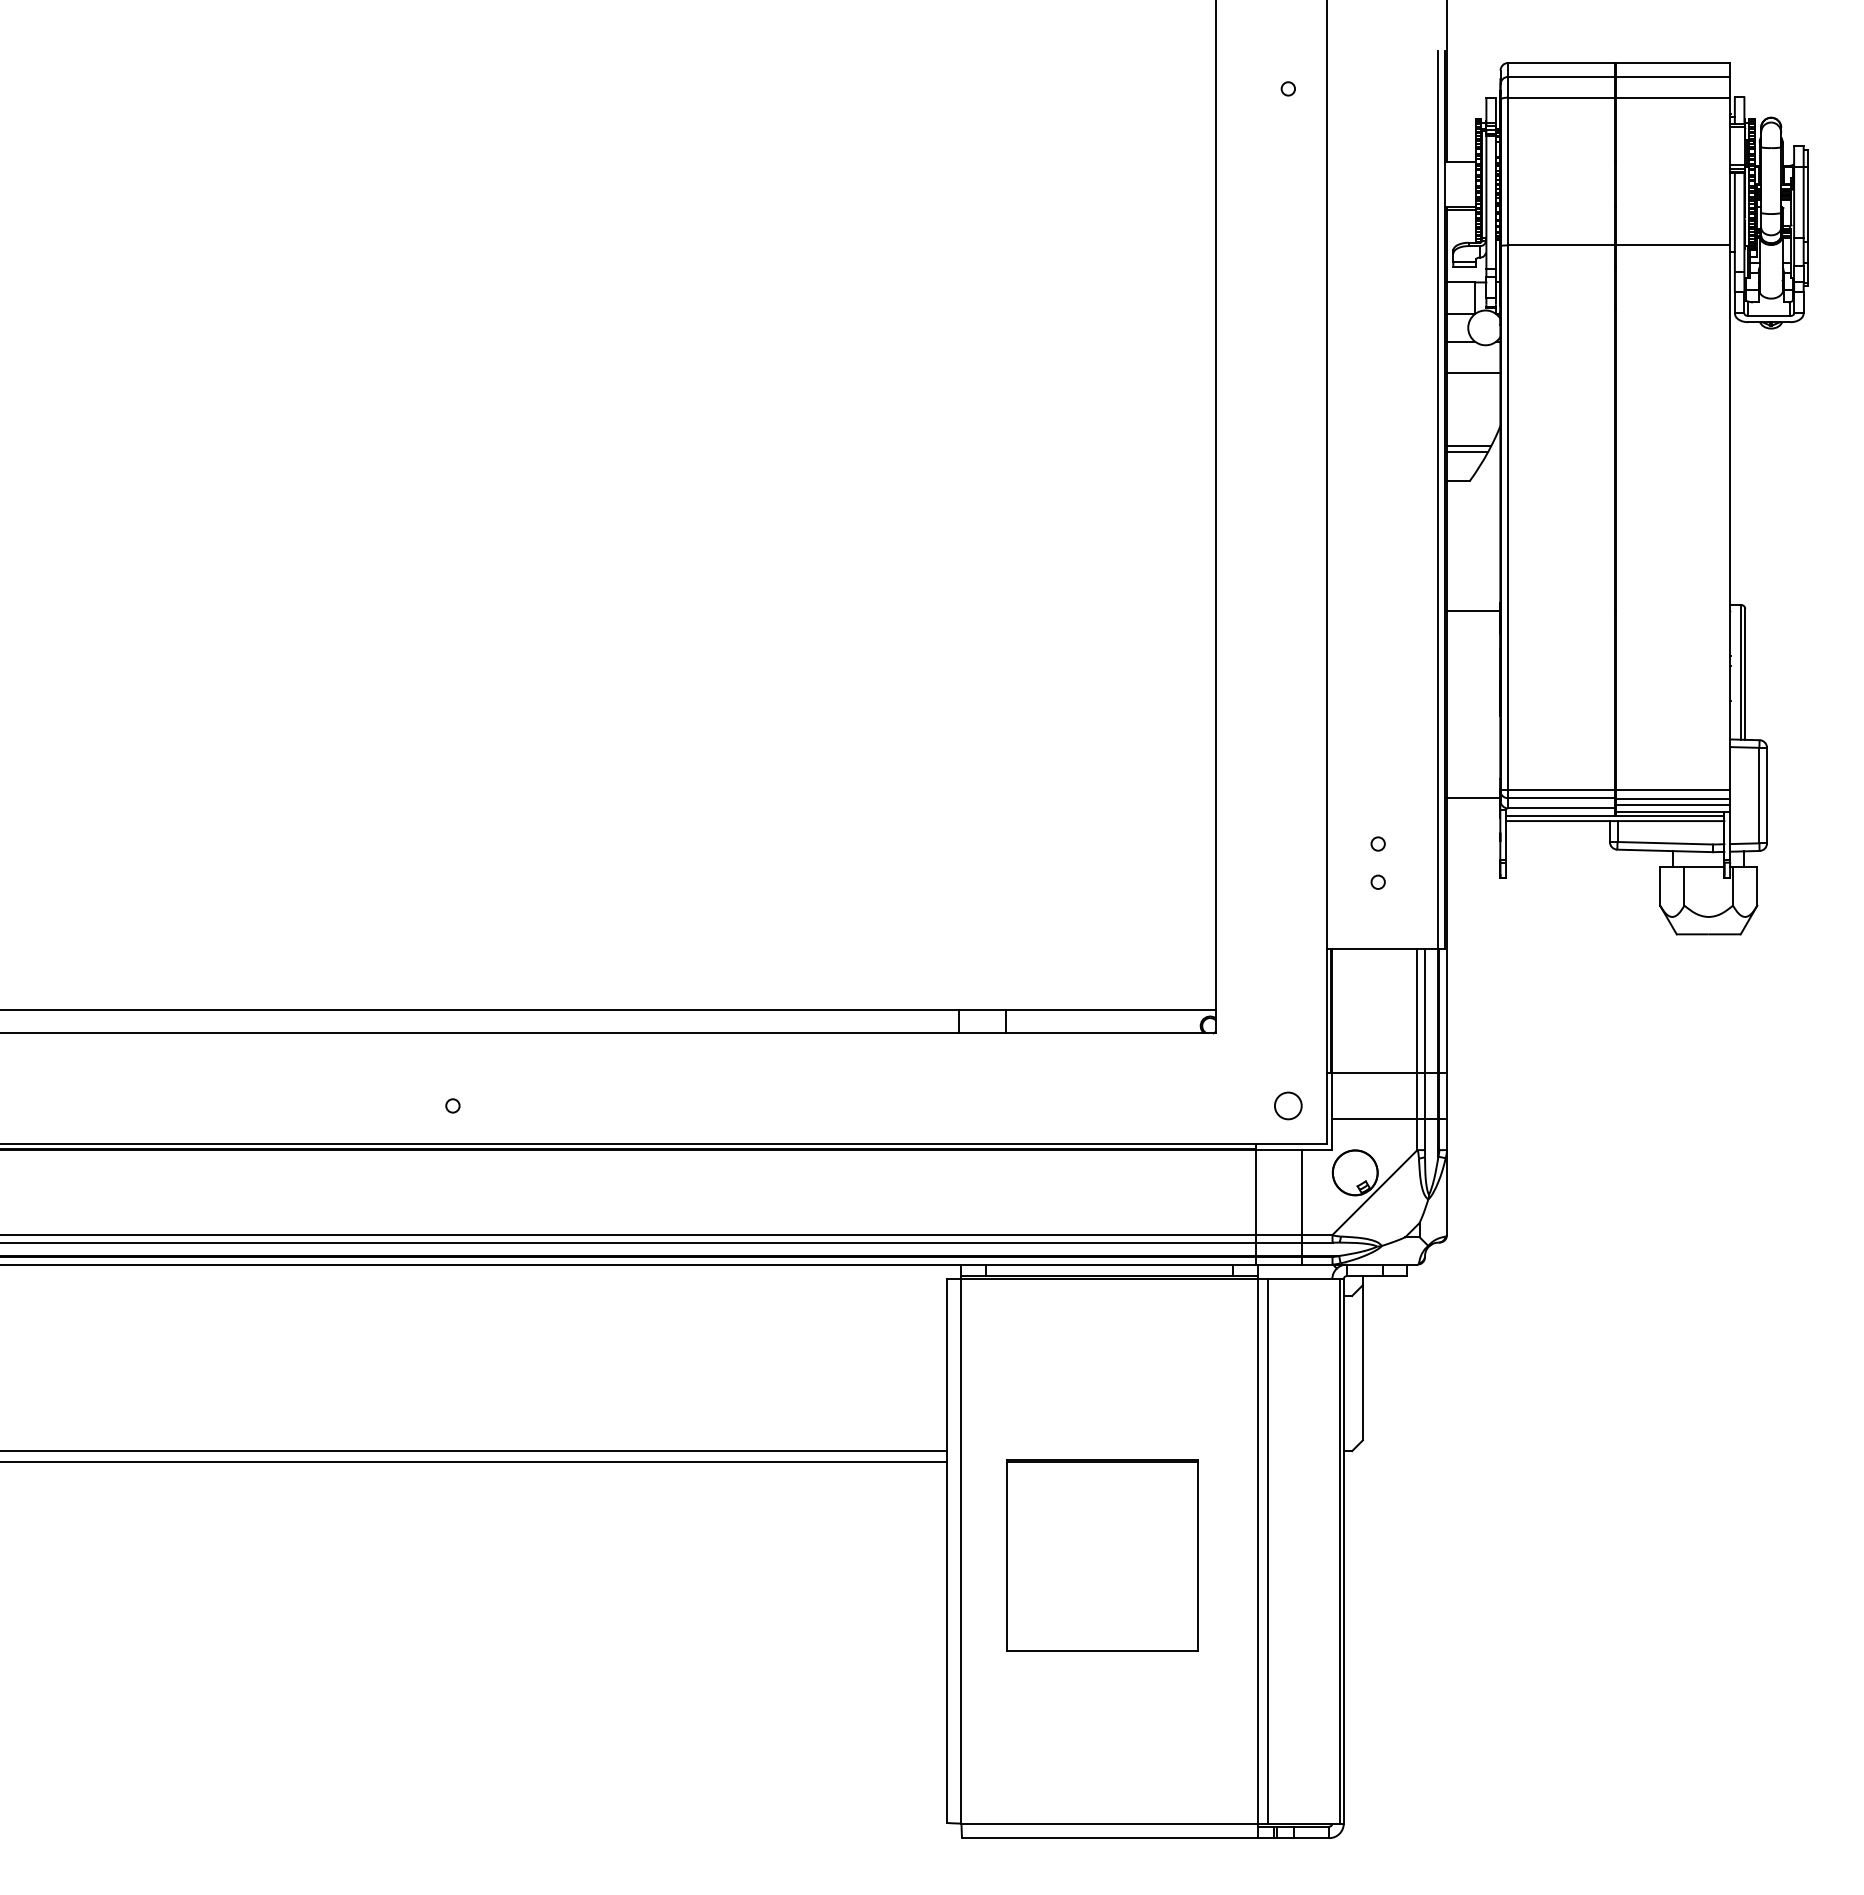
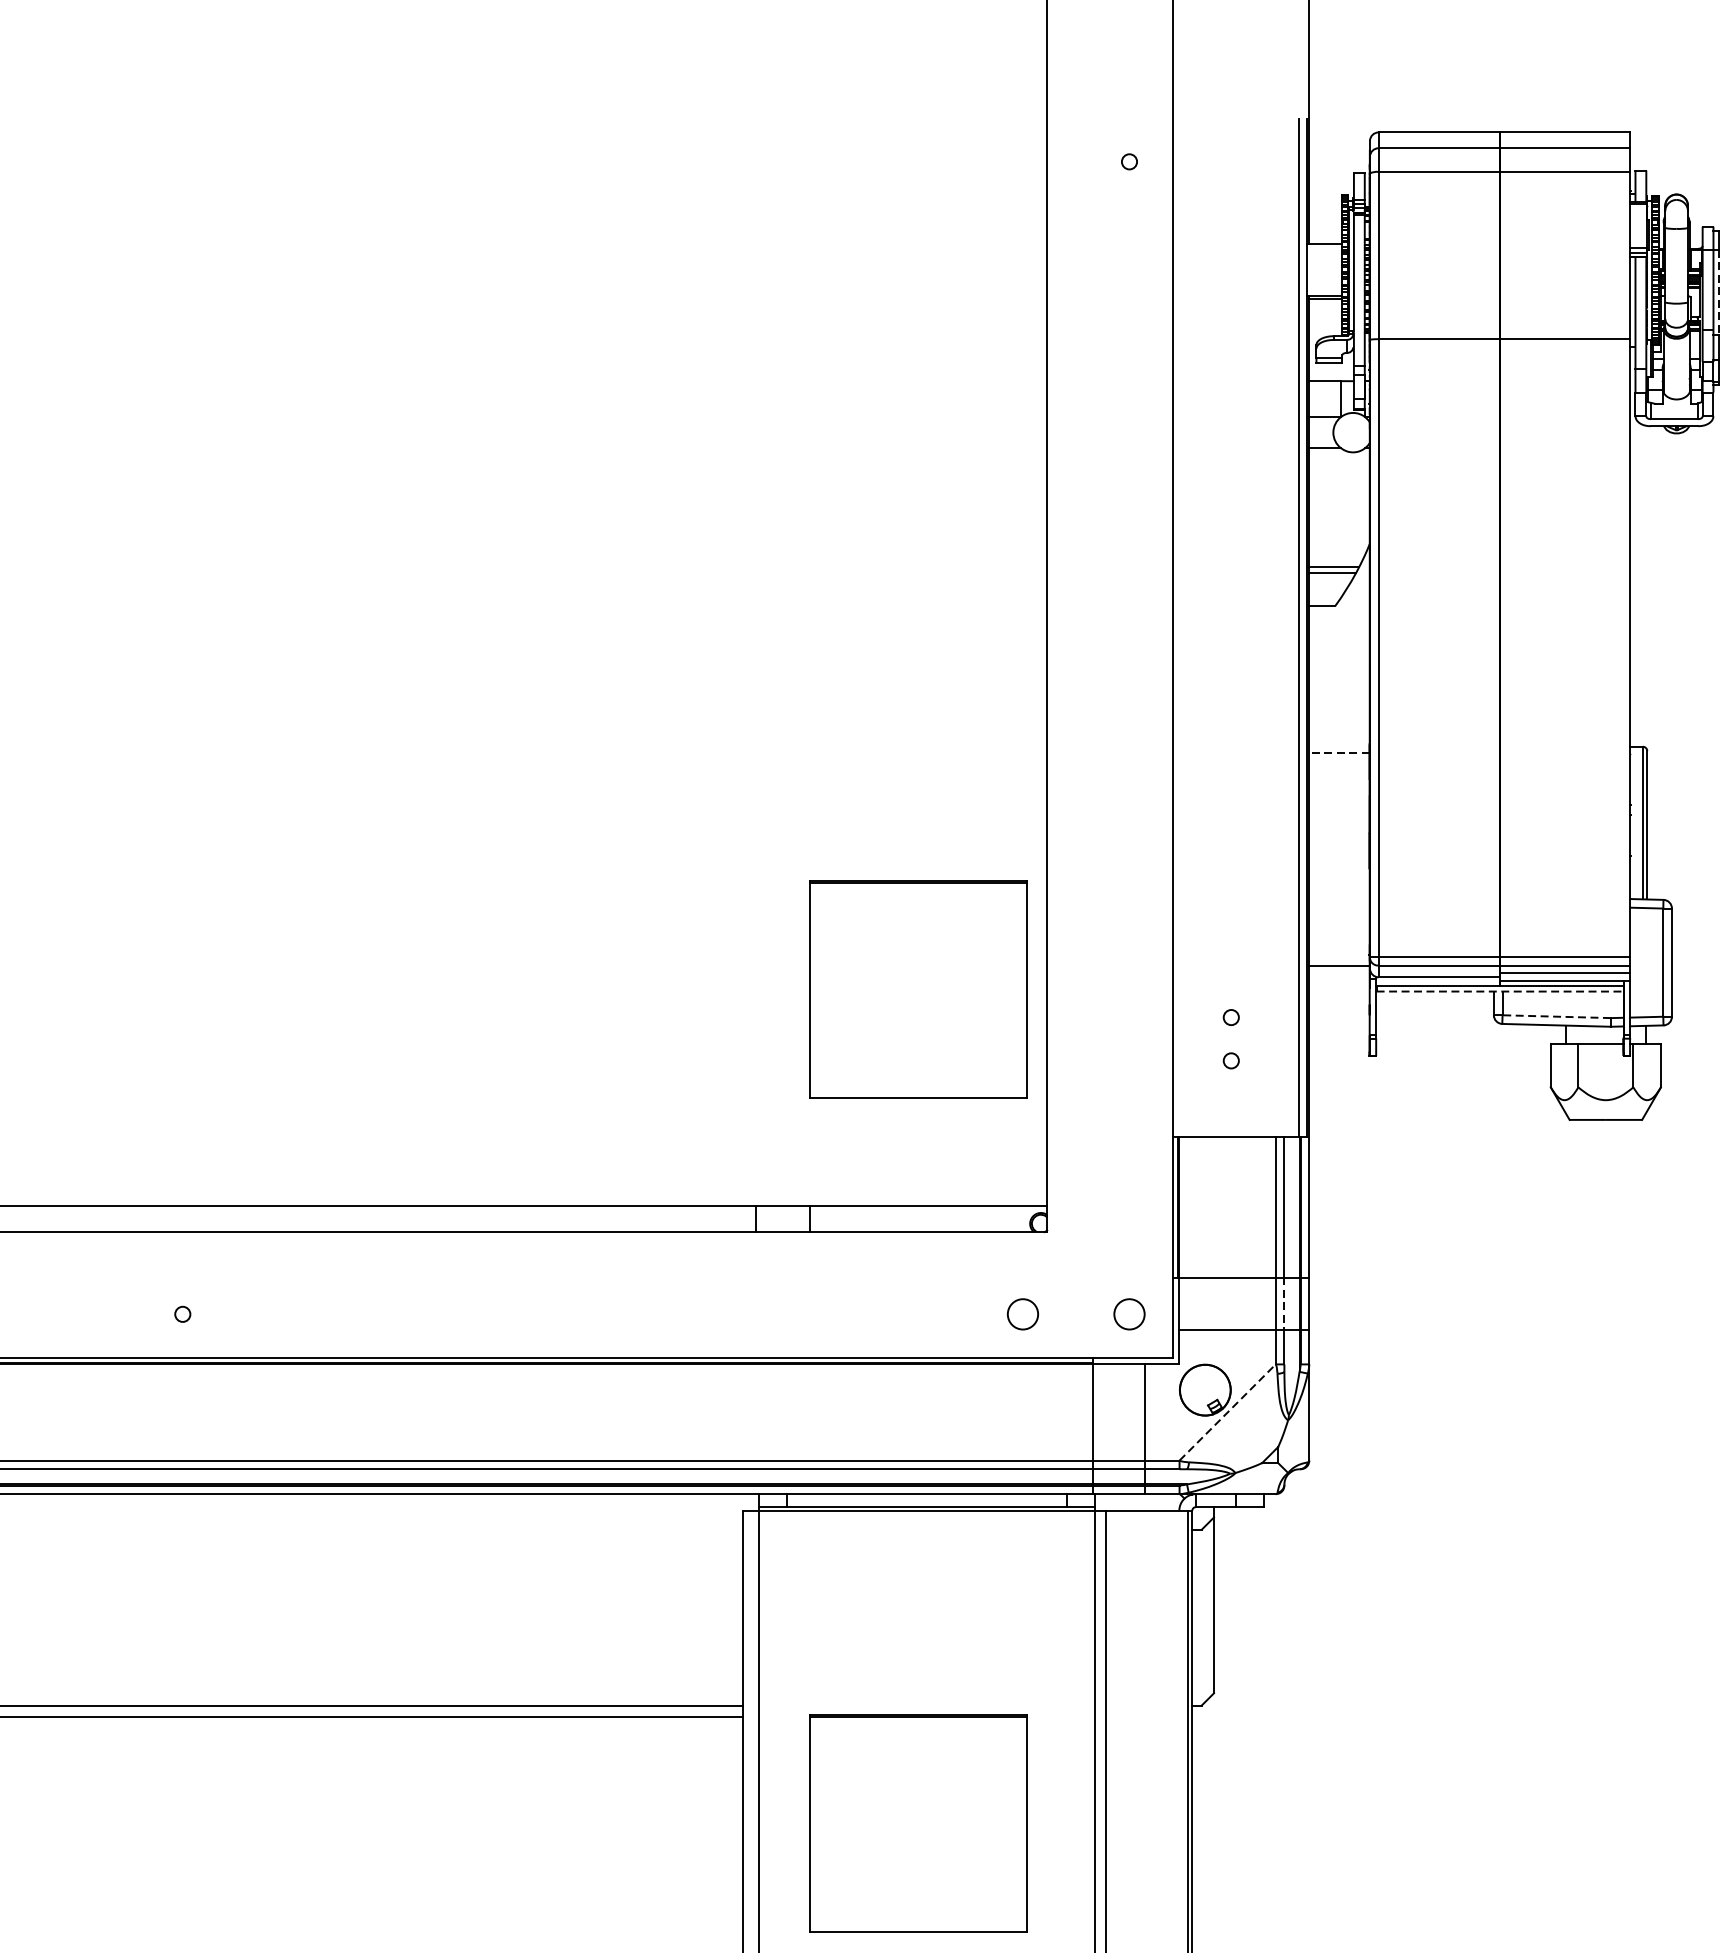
line: (1808, 204) -> (1718, 292), solid -> dashed
line: (1473, 373) -> (1339, 484), removed
line: (1473, 610) -> (1339, 752), solid -> dashed
part: (1102, 819) -> (918, 989), added
line: (1615, 821) -> (1500, 992), solid -> dashed
line: (1665, 843) -> (1556, 1016), solid -> dashed
line: (1425, 1096) -> (1284, 1303), solid -> dashed
circle: (1194, 1105) -> (1023, 1313), added
line: (1375, 1192) -> (1228, 1412), solid -> dashed

